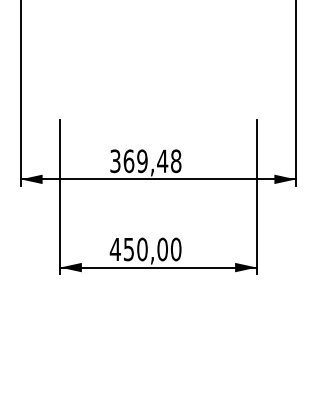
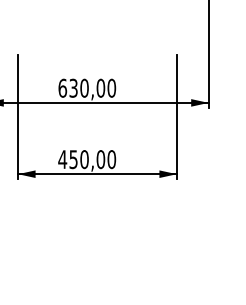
text: (145, 161) -> (87, 88), 369,48 -> 630,00

